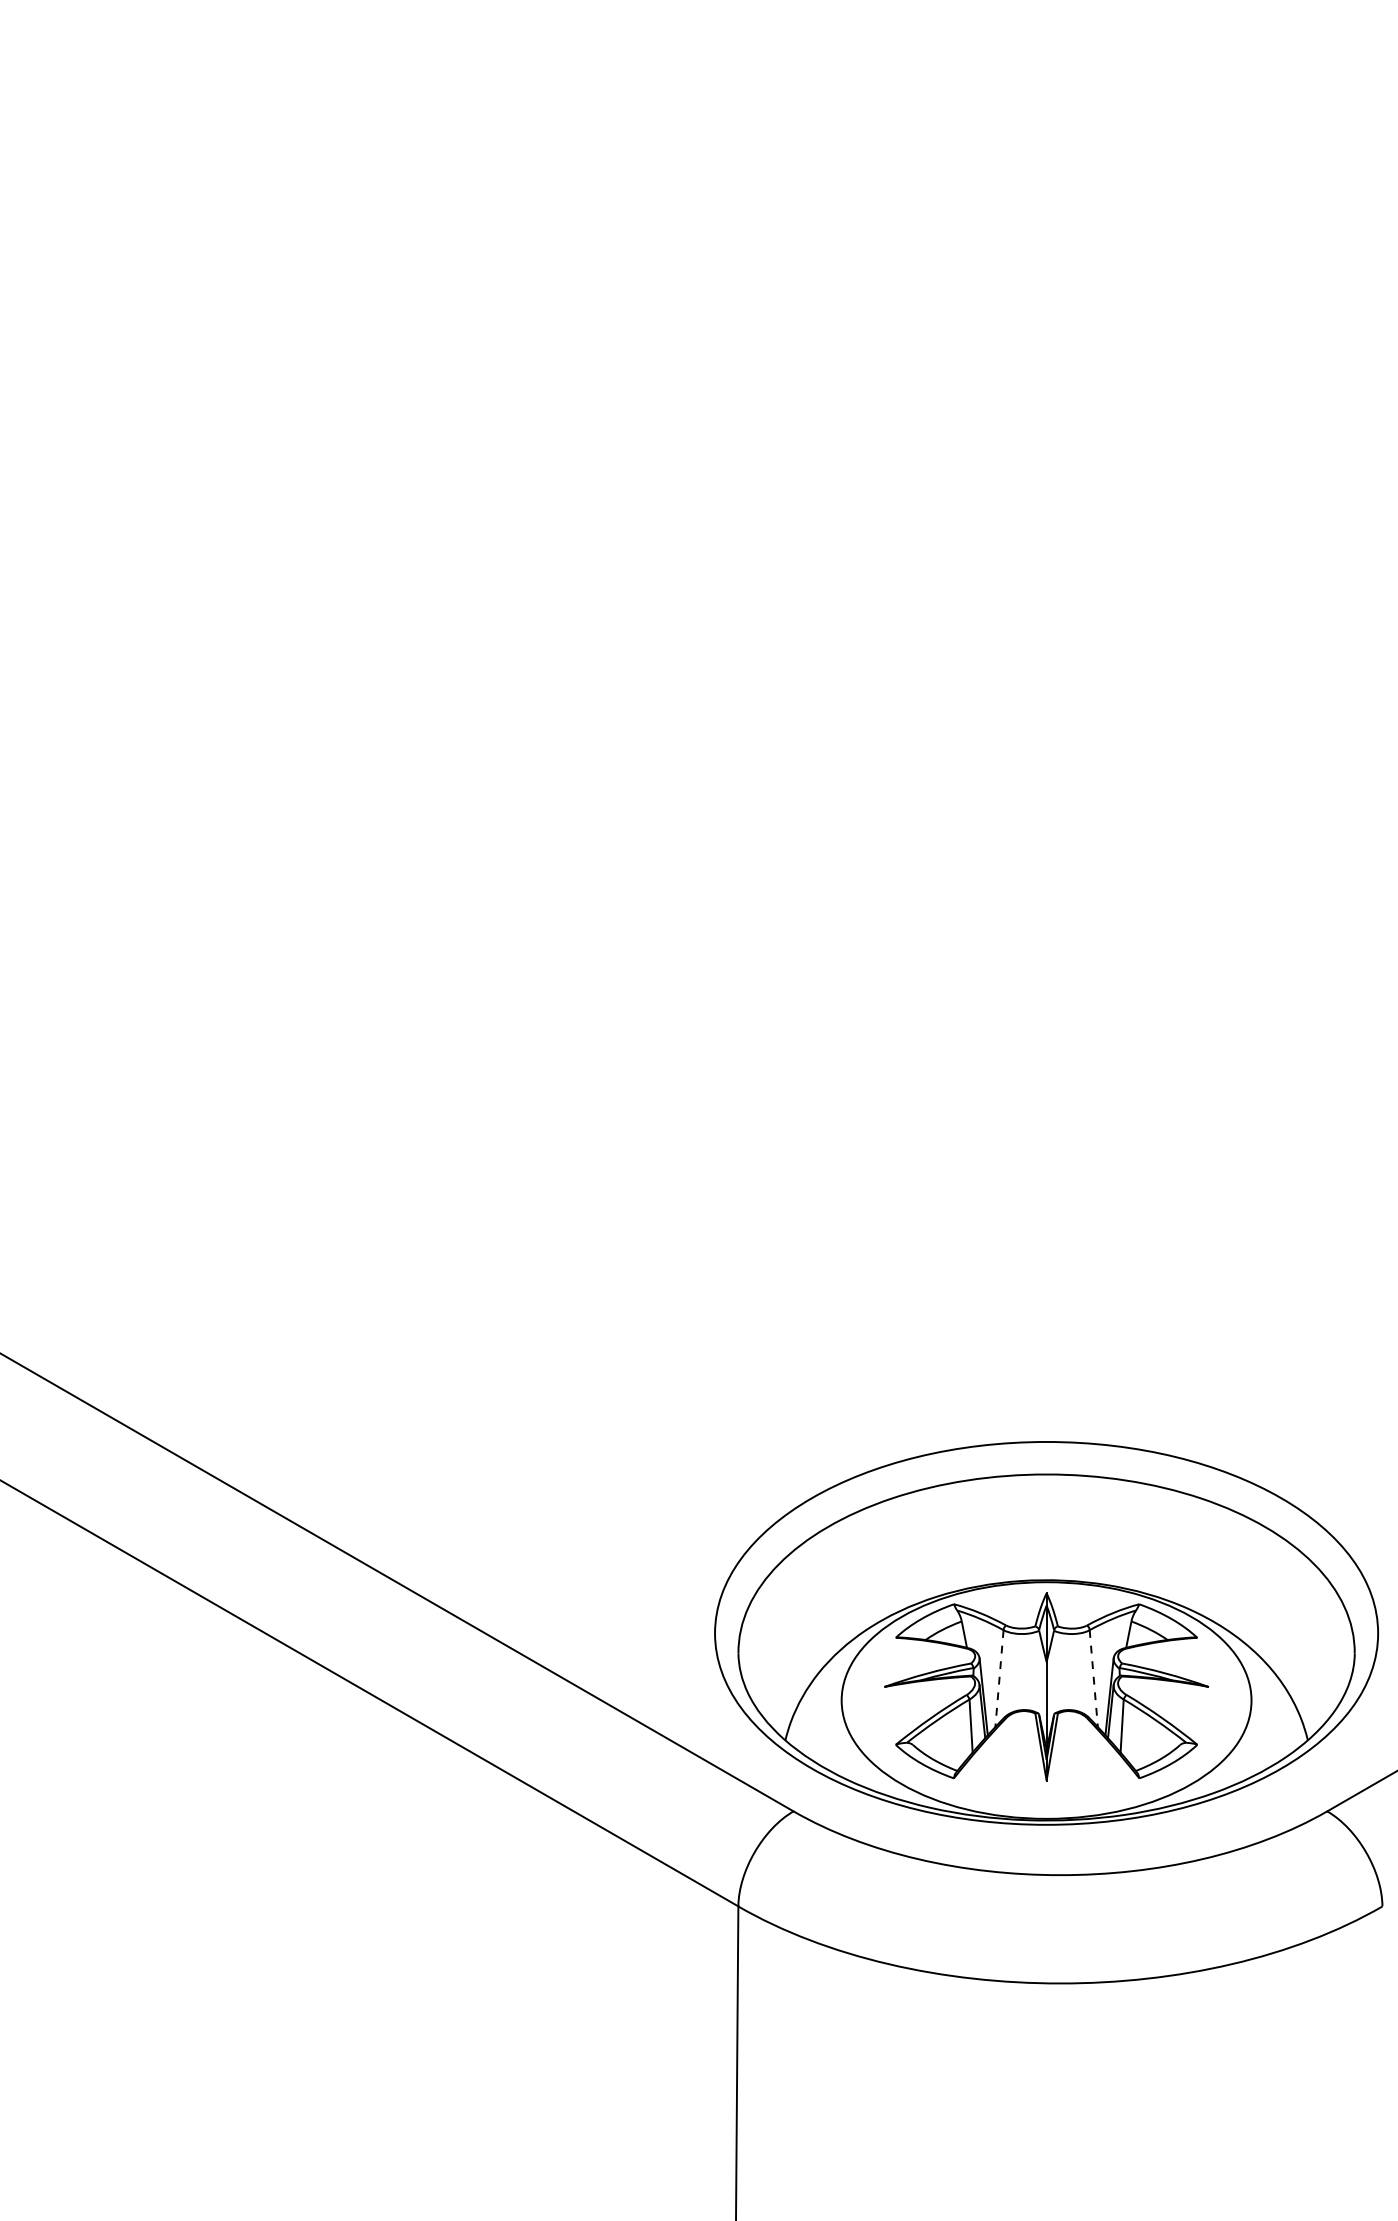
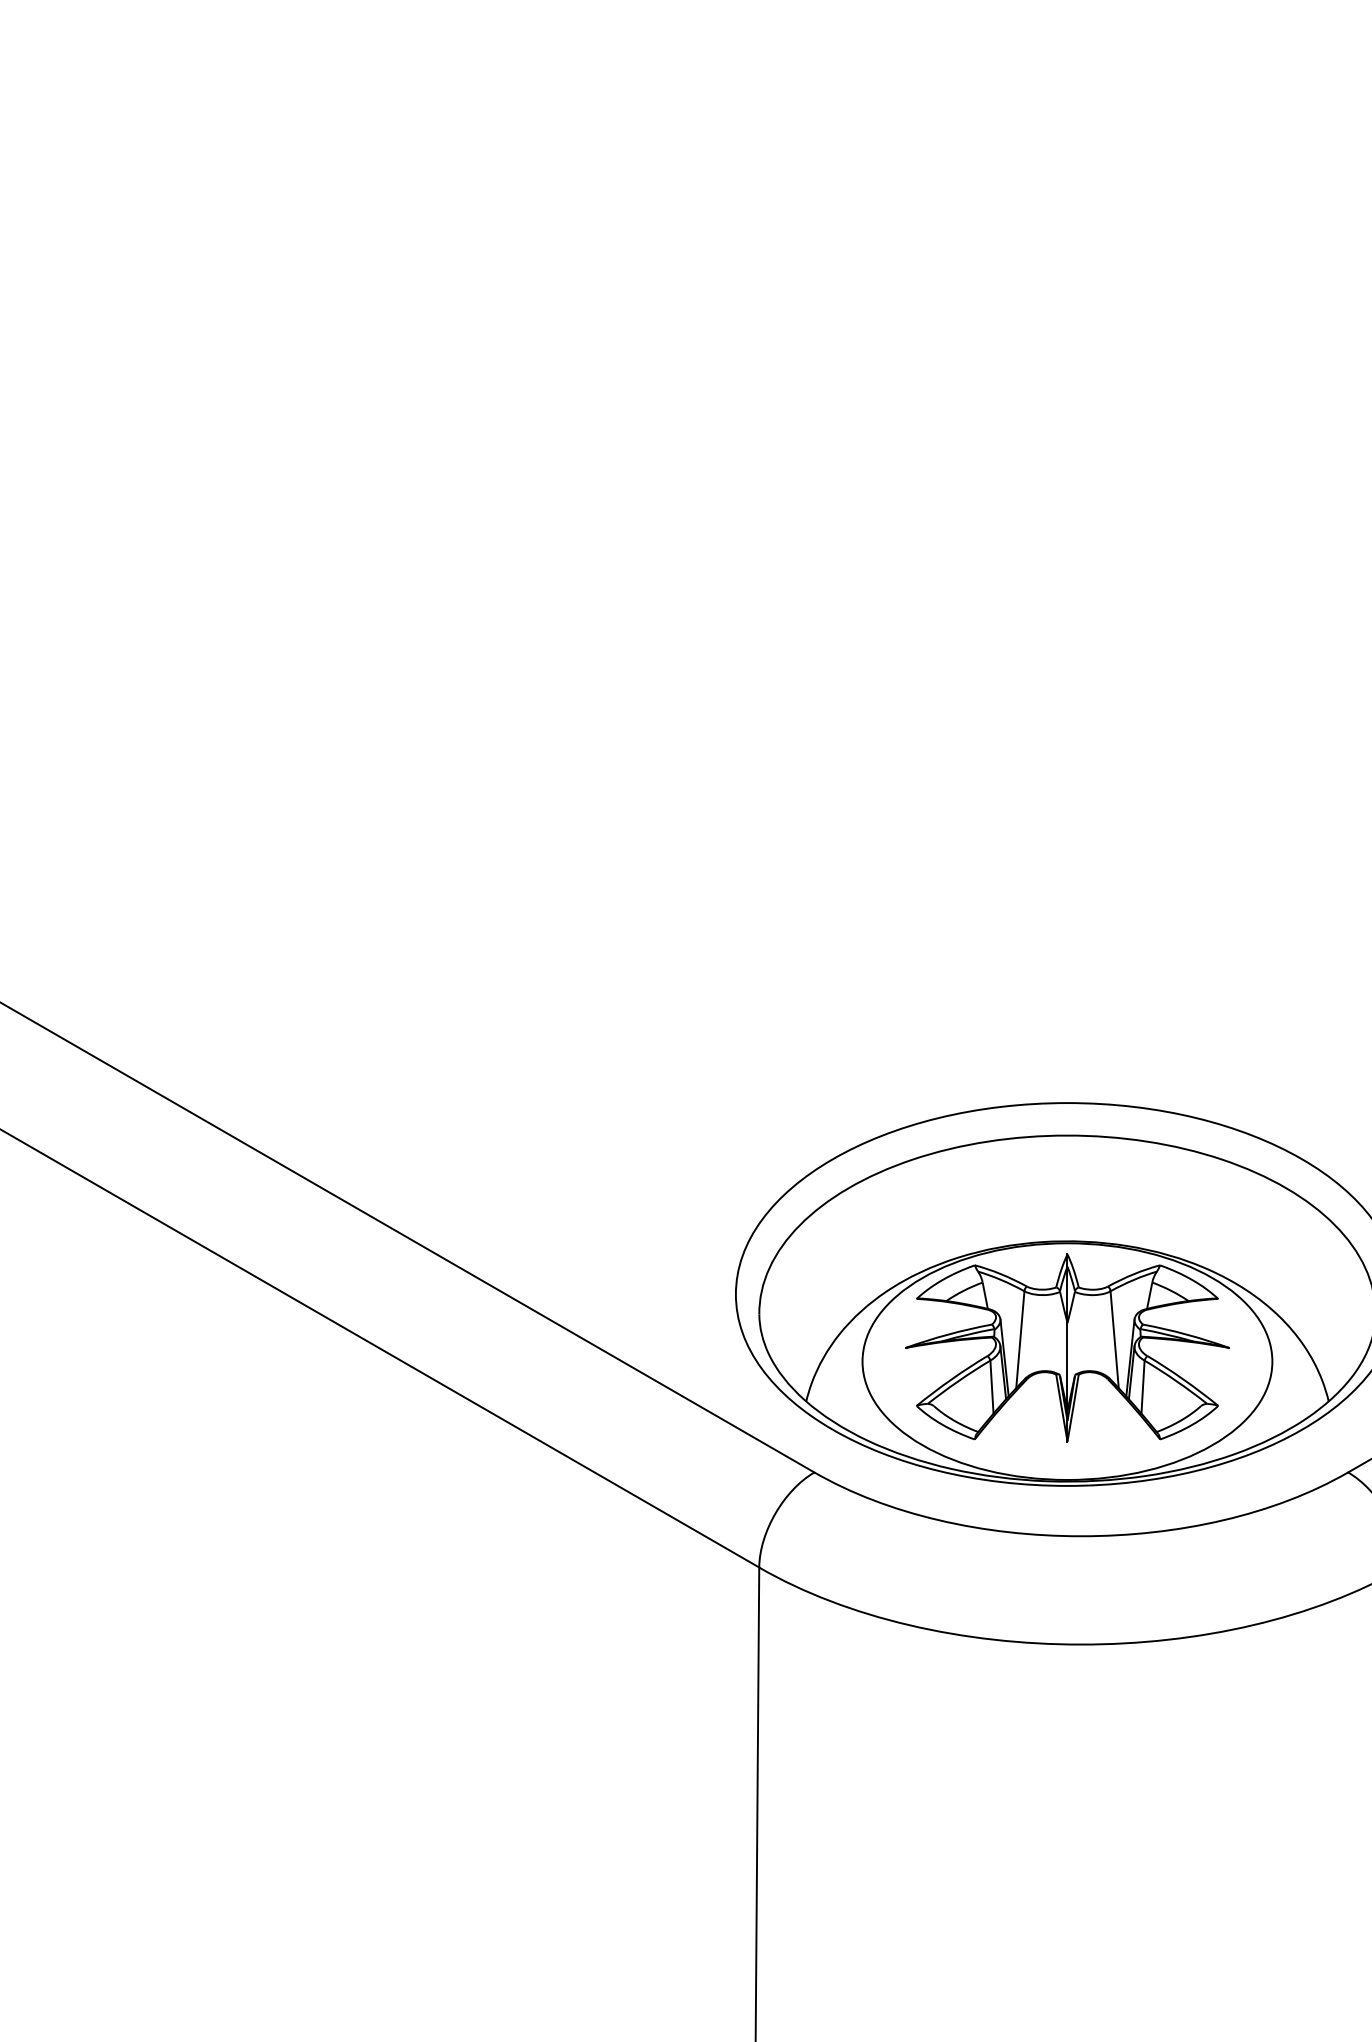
line: (999, 1678) -> (1020, 1339), dashed -> solid
line: (1093, 1678) -> (1114, 1339), dashed -> solid

